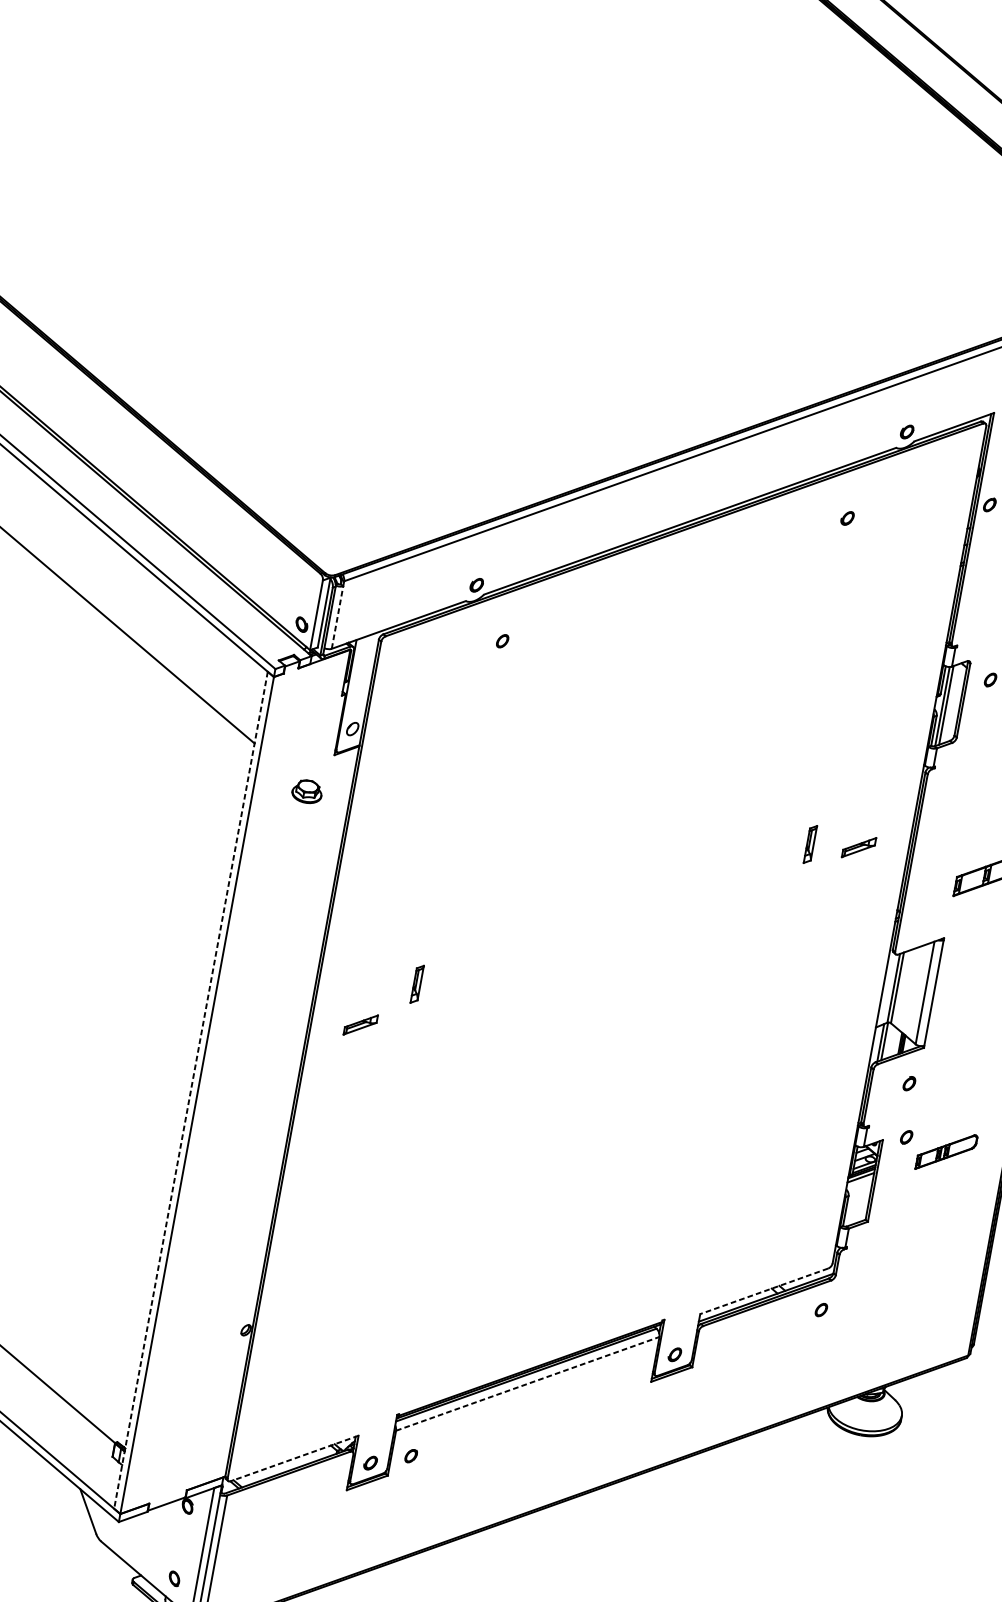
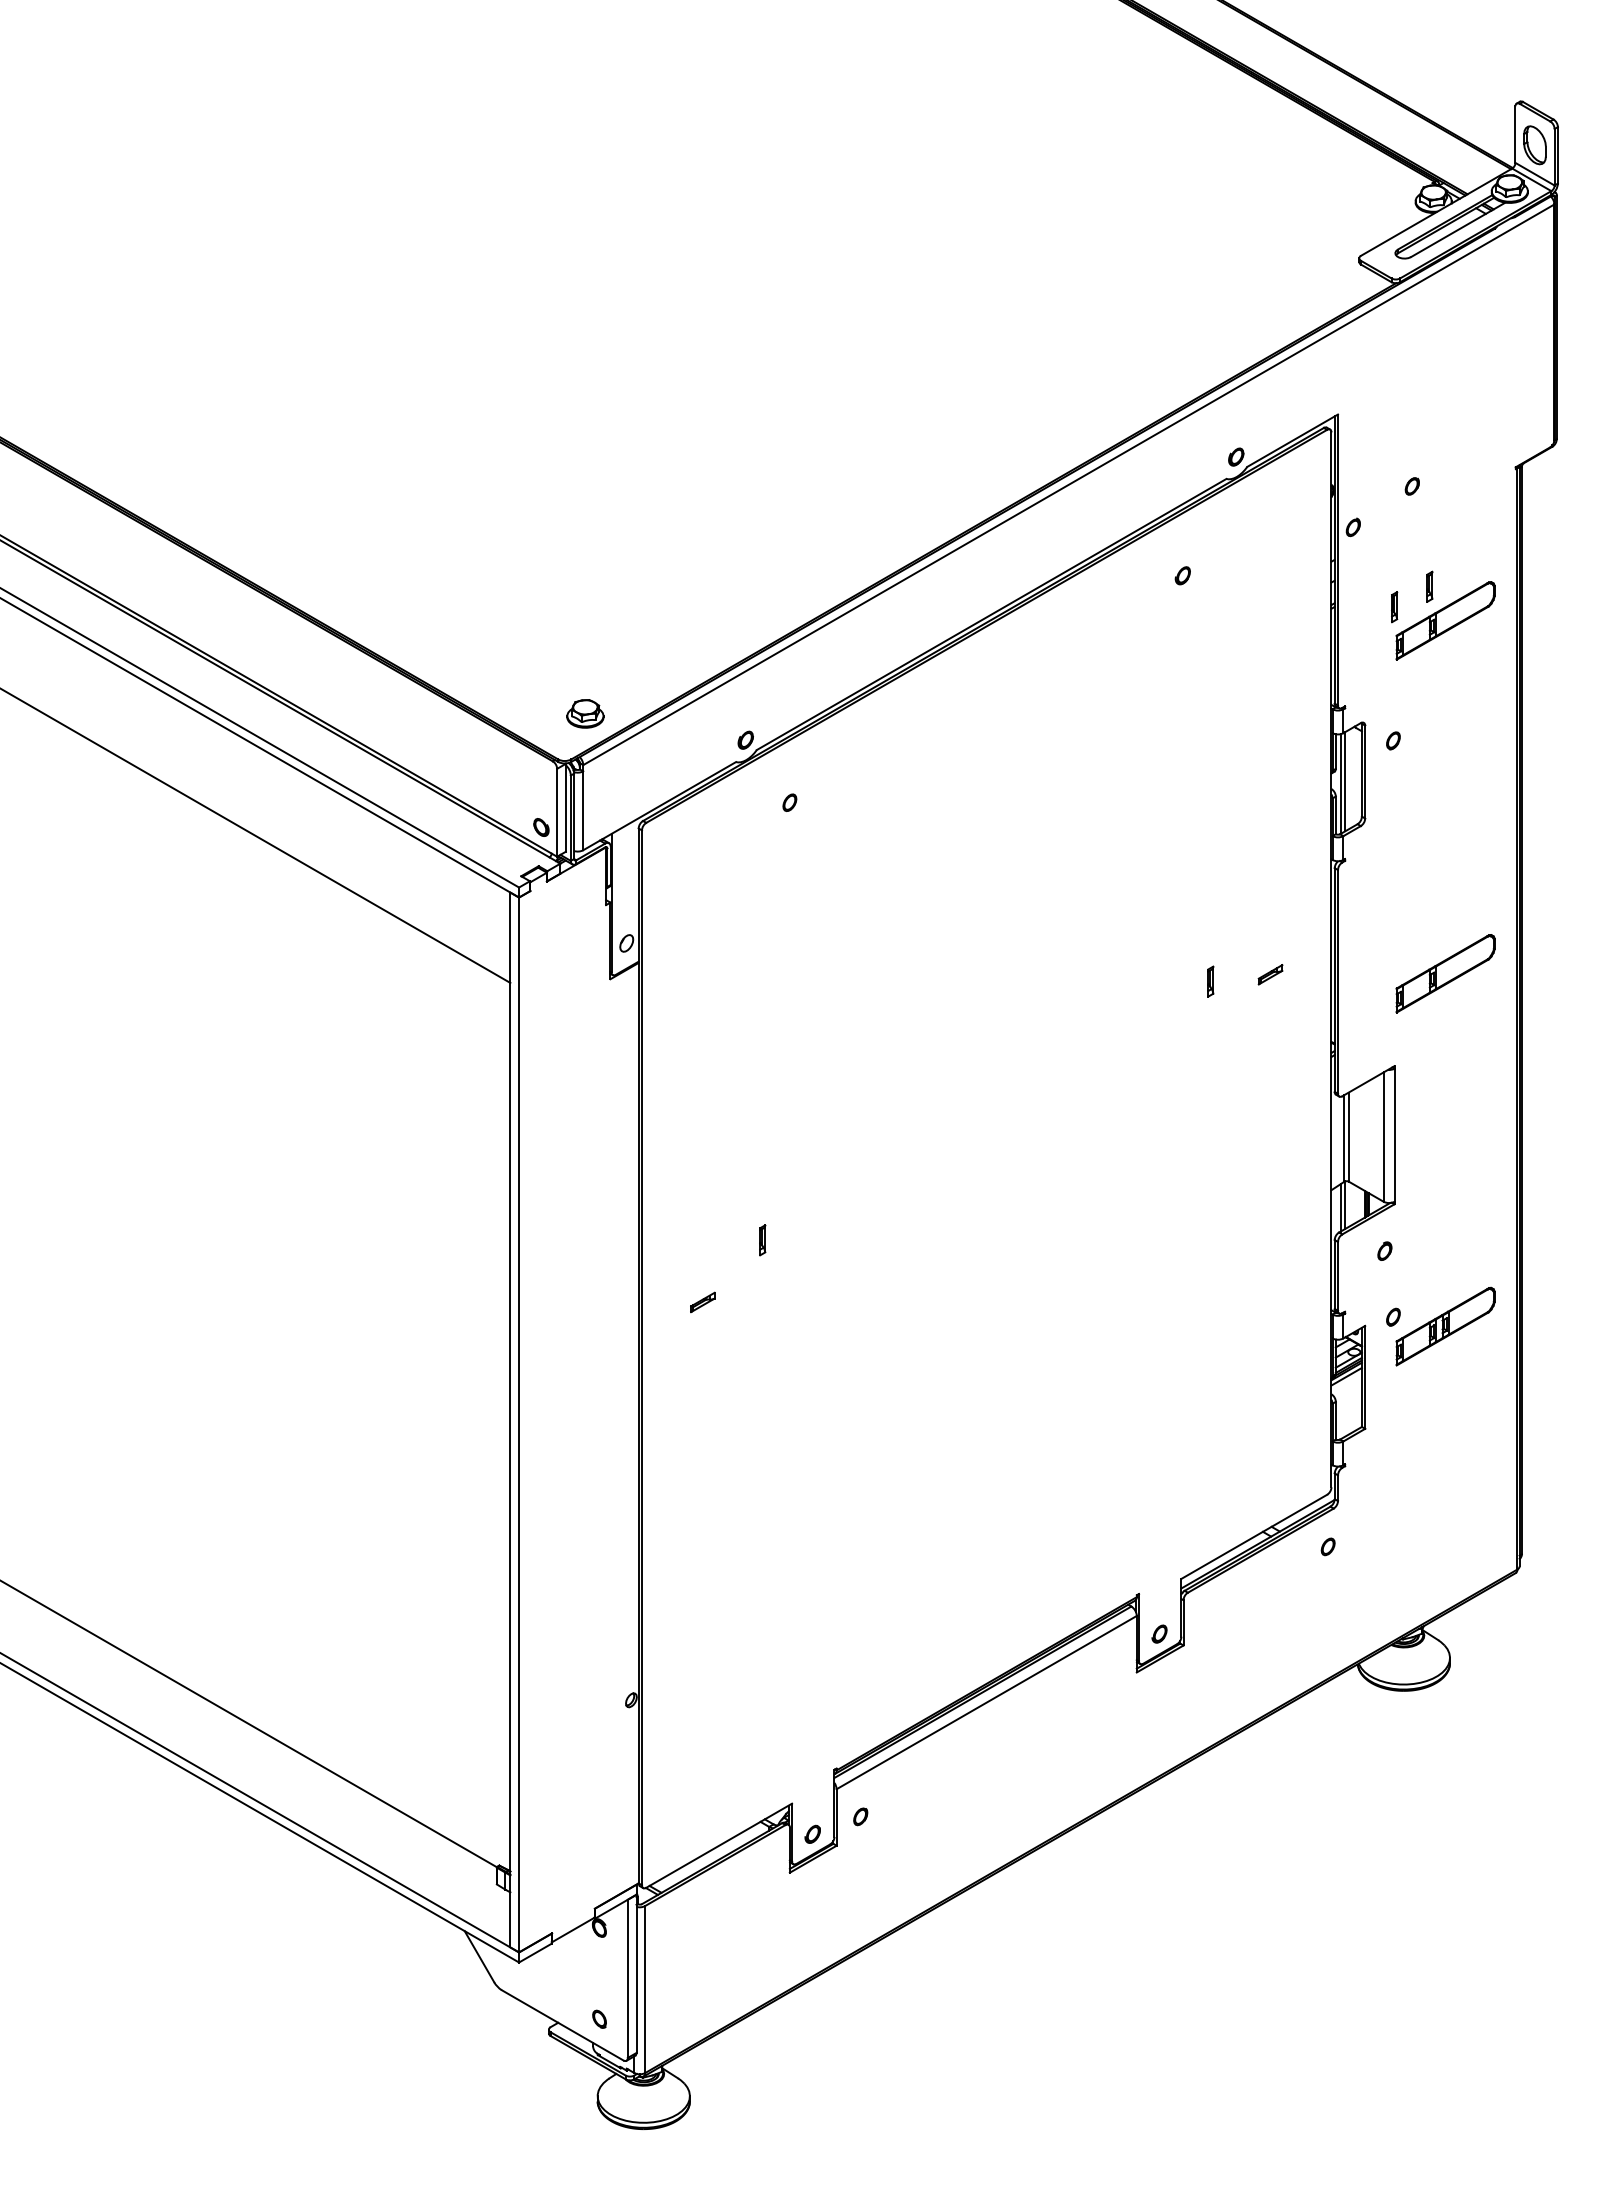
line: (337, 617) -> (583, 810), dashed -> solid
part: (307, 791) -> (585, 713), moved
part: (810, 844) -> (1210, 981), size x0.62
part: (858, 847) -> (1270, 974), size x0.62
part: (417, 984) -> (762, 1240), size x0.62
part: (360, 1025) -> (702, 1302), size x0.62
line: (191, 1090) -> (510, 1420), dashed -> solid
part: (946, 1152) -> (1445, 1326), size x1.43
line: (763, 1291) -> (1253, 1537), dashed -> solid
line: (528, 1383) -> (987, 1702), dashed -> solid
line: (294, 1458) -> (718, 1845), dashed -> solid

